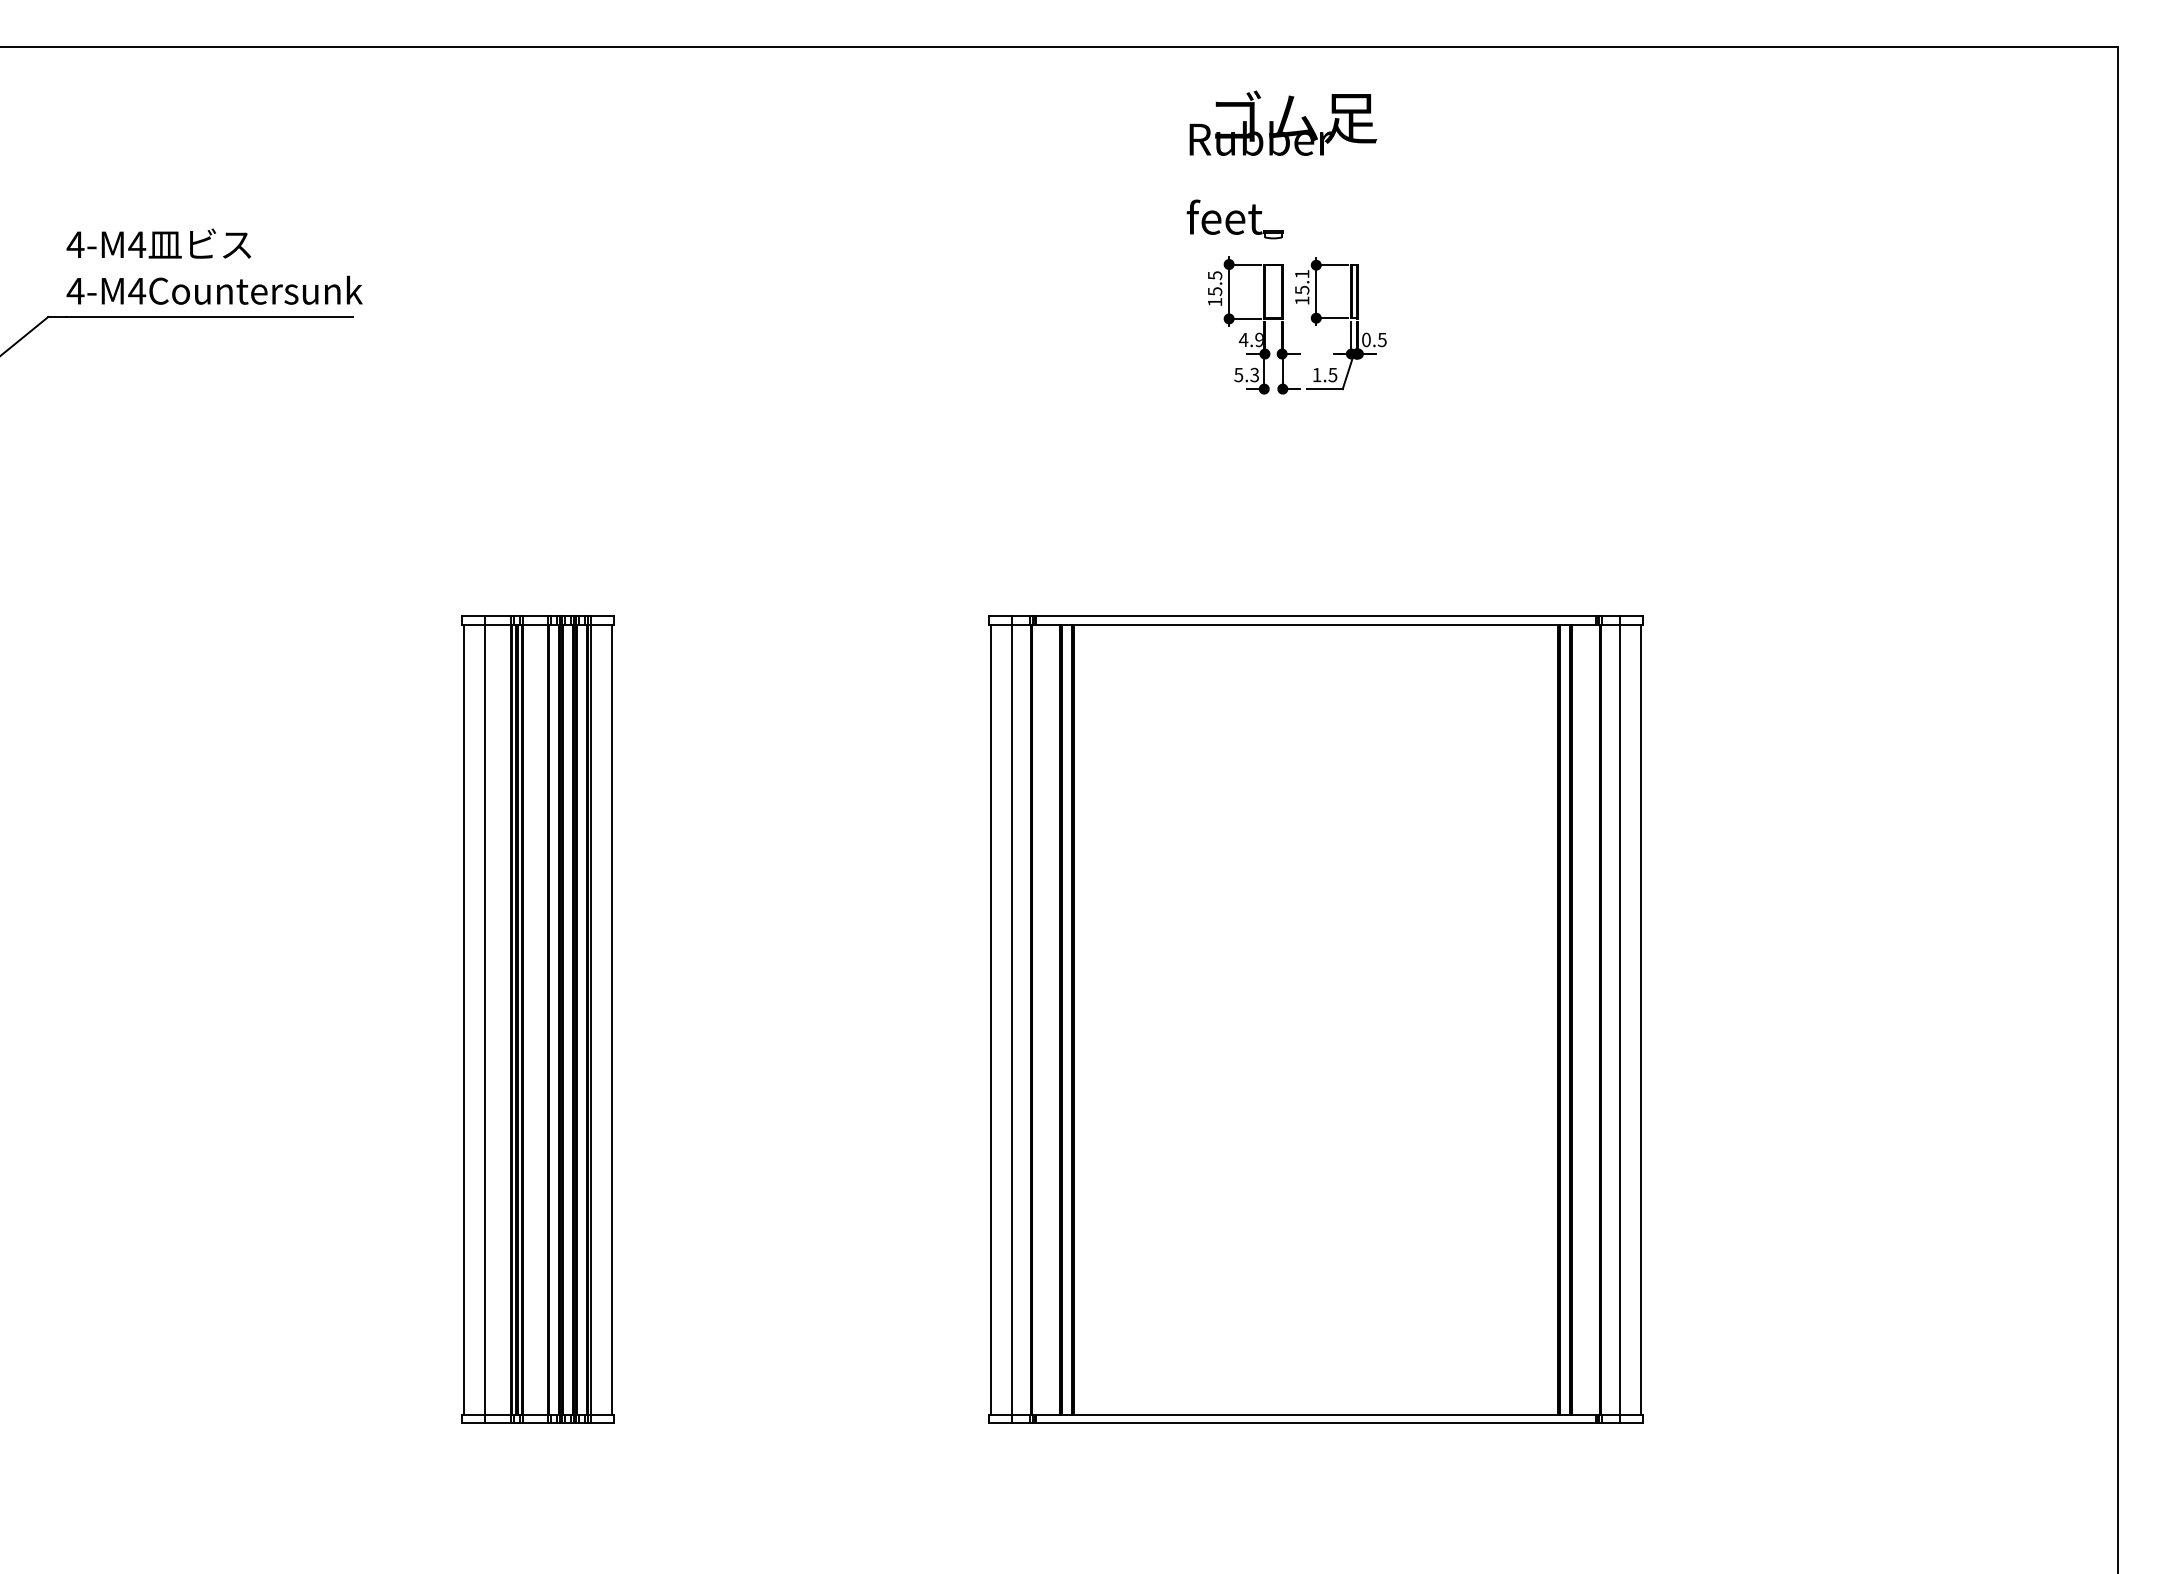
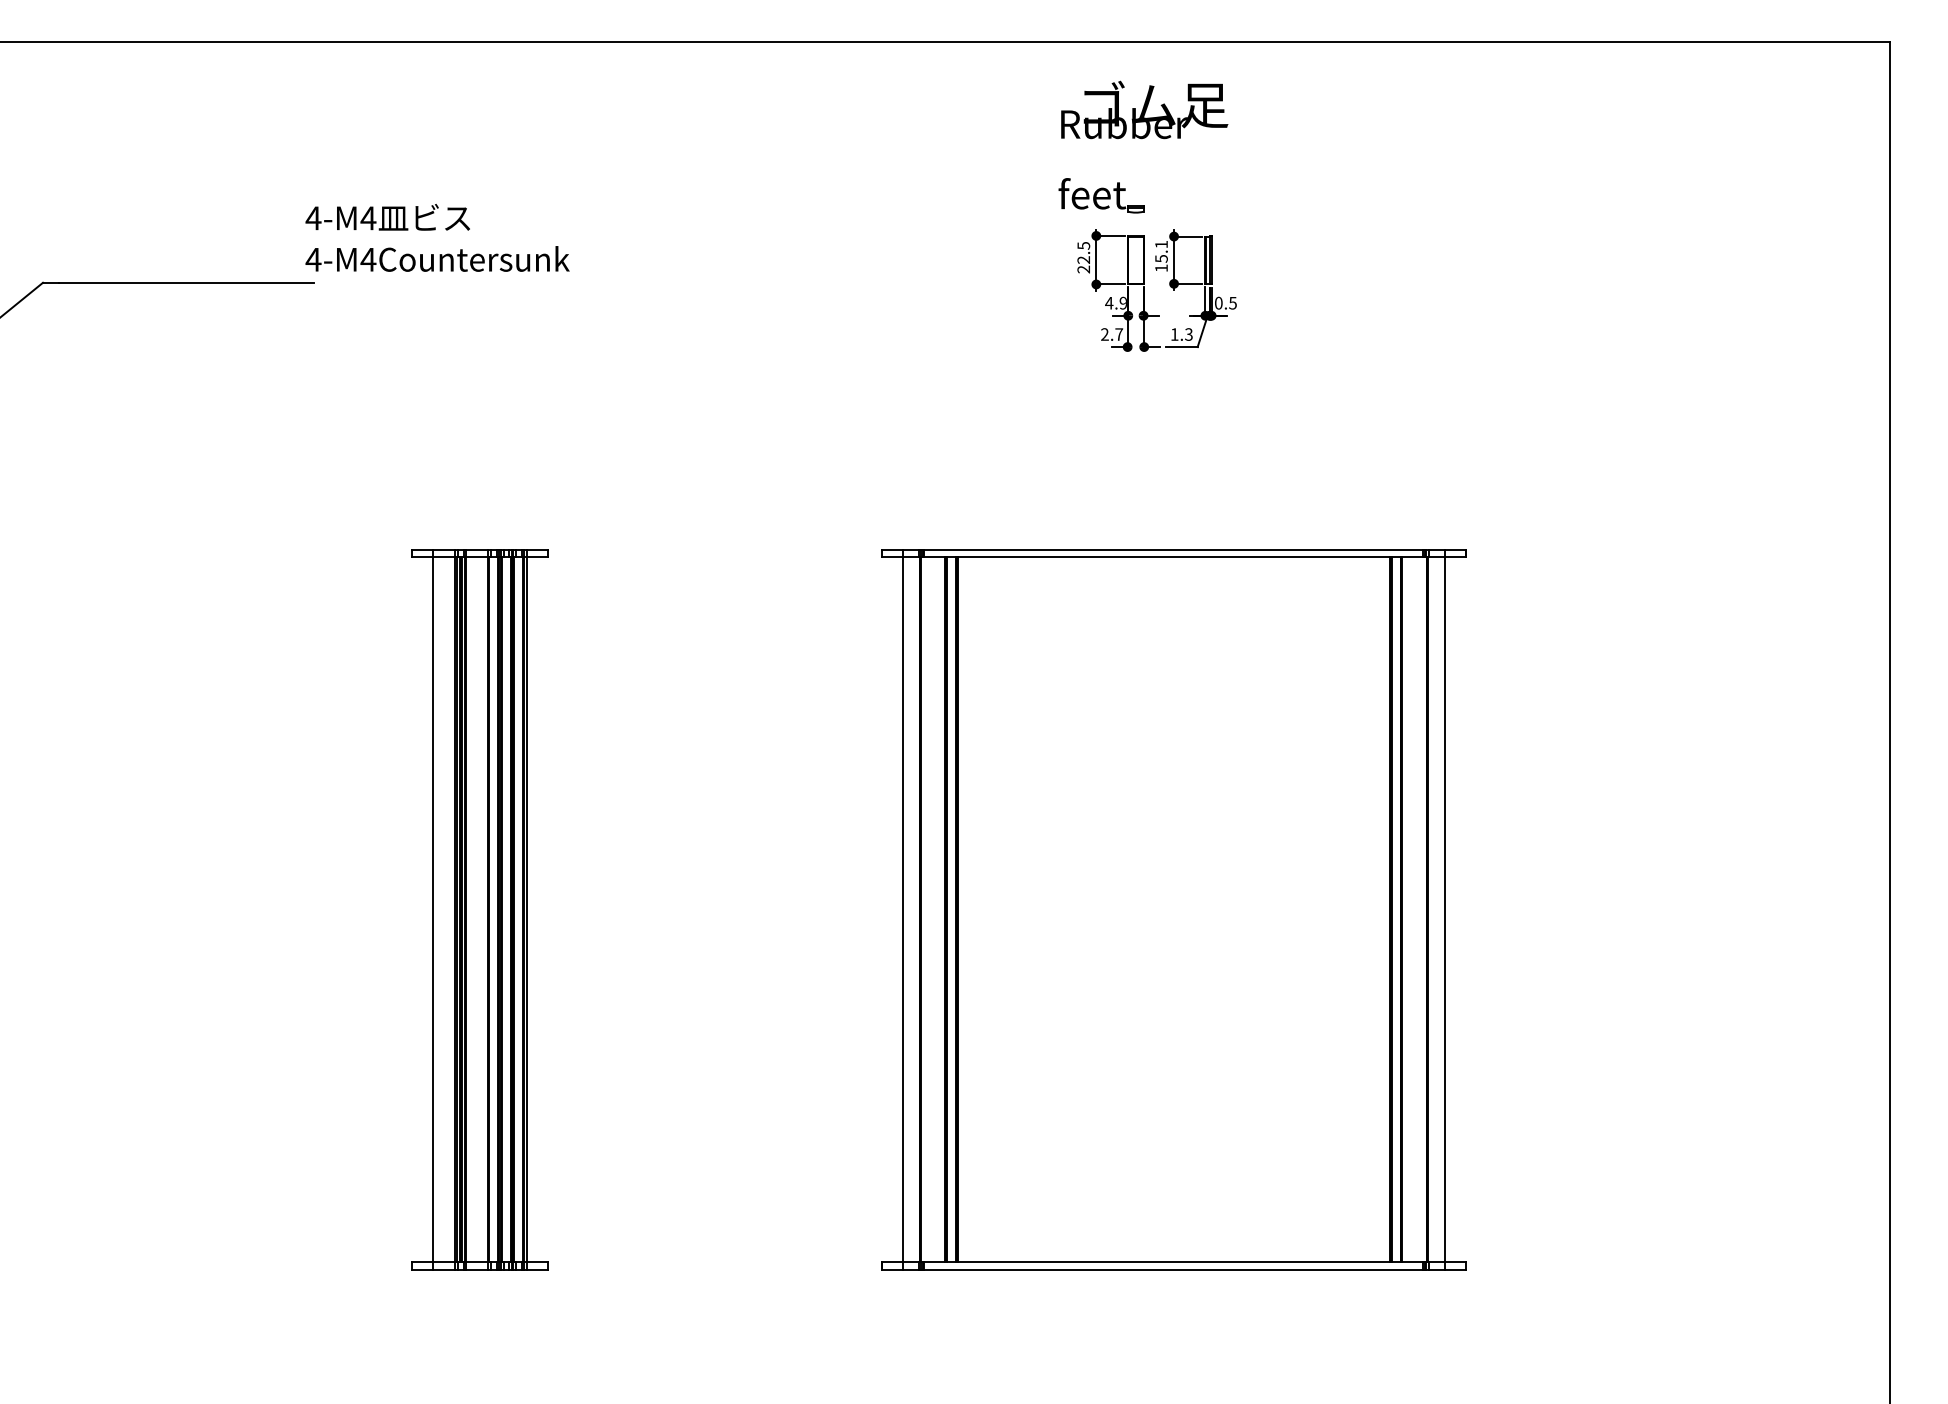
text: (214, 266) -> (437, 237), moved
text: (1214, 296) -> (1083, 264), 15.5 -> 22.5
text: (1246, 374) -> (1111, 334), 5.3 -> 2.7
text: (1333, 374) -> (1189, 334), 1.5 -> 1.3
line: (464, 1019) -> (414, 909), removed
line: (611, 1019) -> (545, 909), removed
line: (991, 1019) -> (884, 909), removed
line: (1640, 1019) -> (1463, 909), removed

